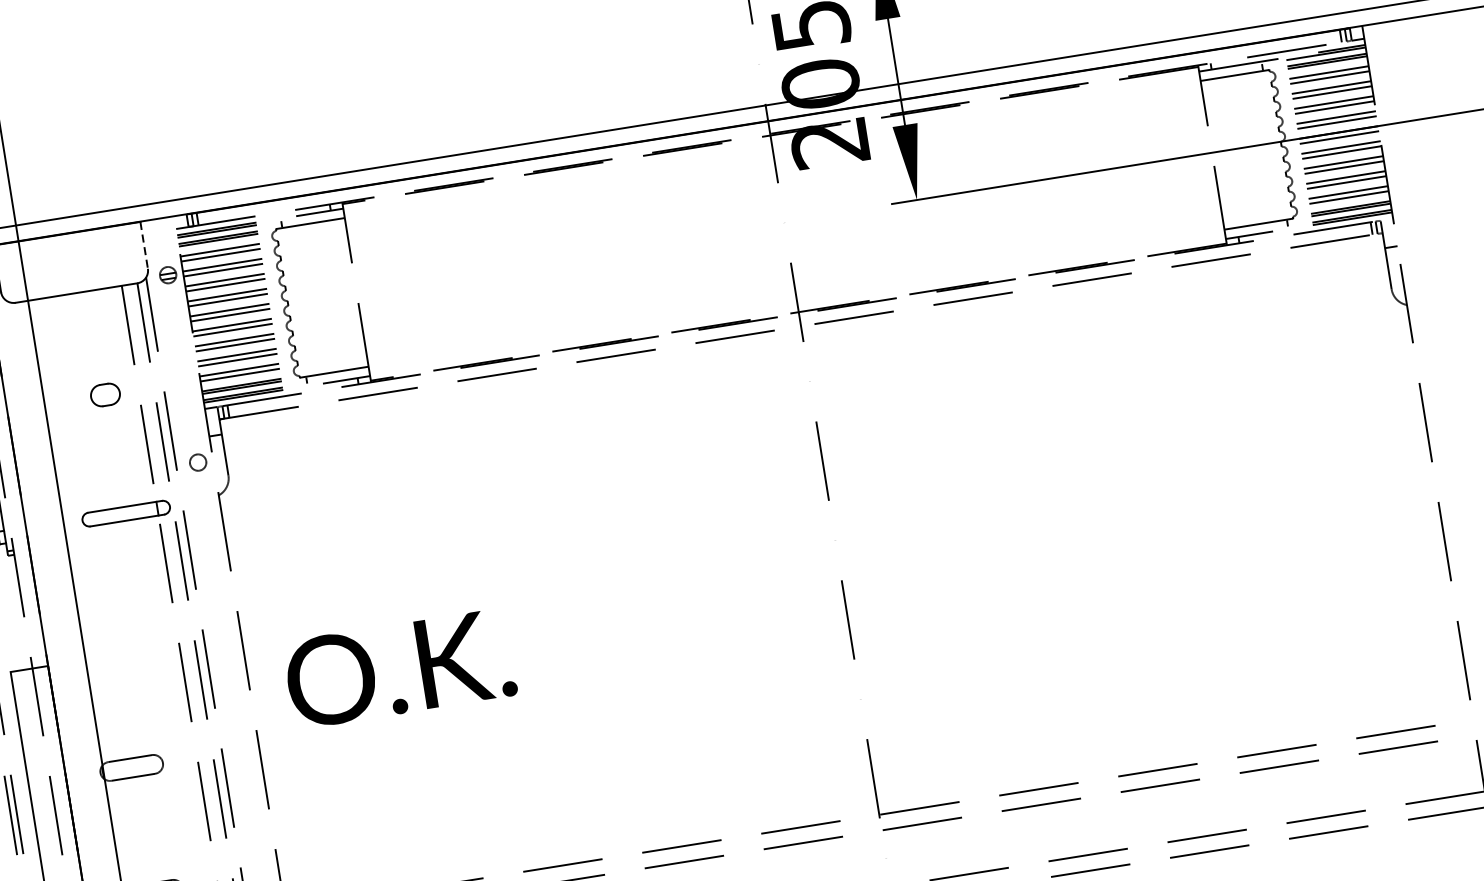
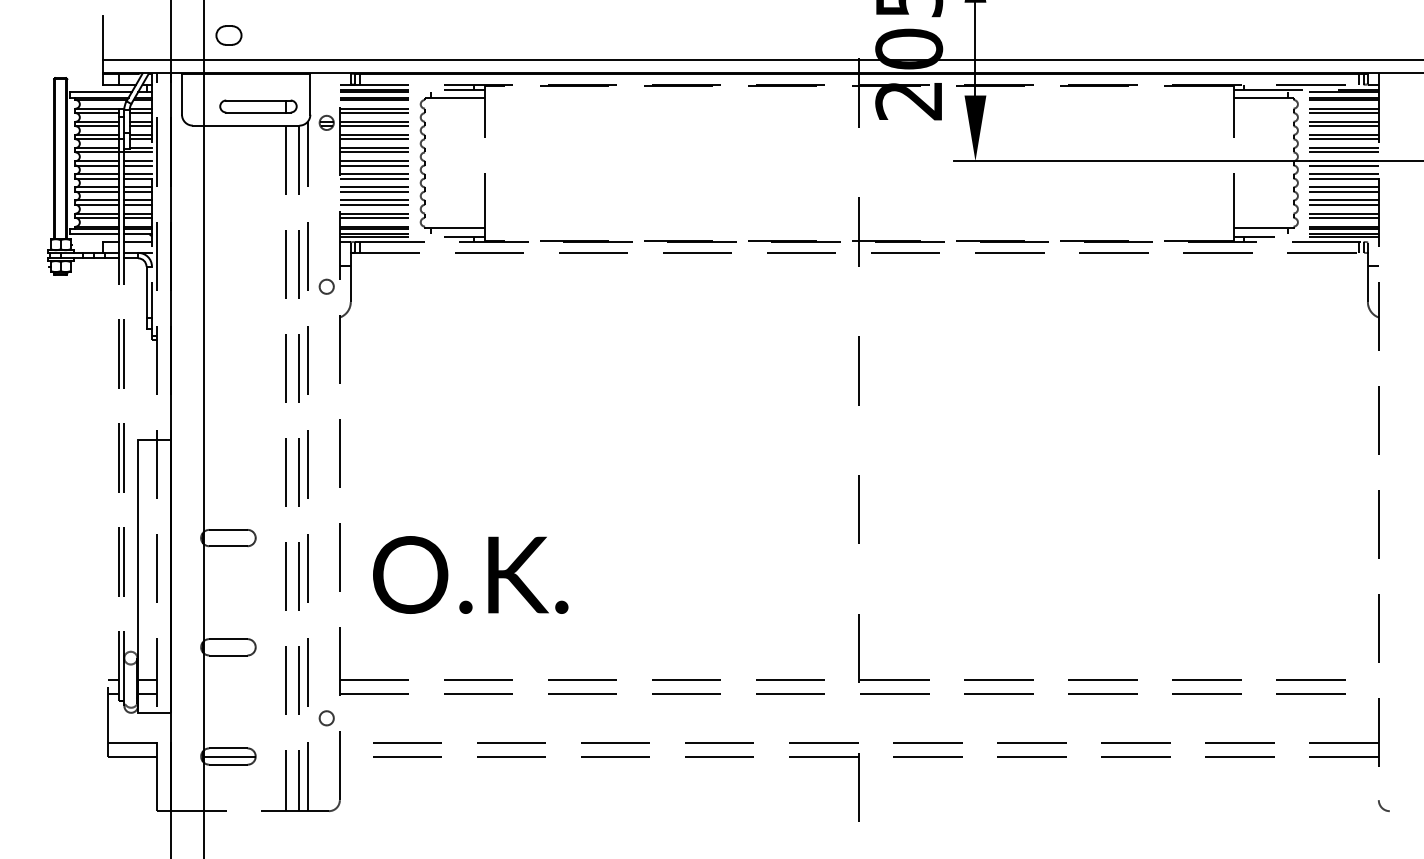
line: (144, 245) -> (310, 94), dashed -> solid
part: (104, 395) -> (228, 35), moved
part: (126, 513) -> (258, 106), moved
text: (399, 668) -> (470, 574), moved

